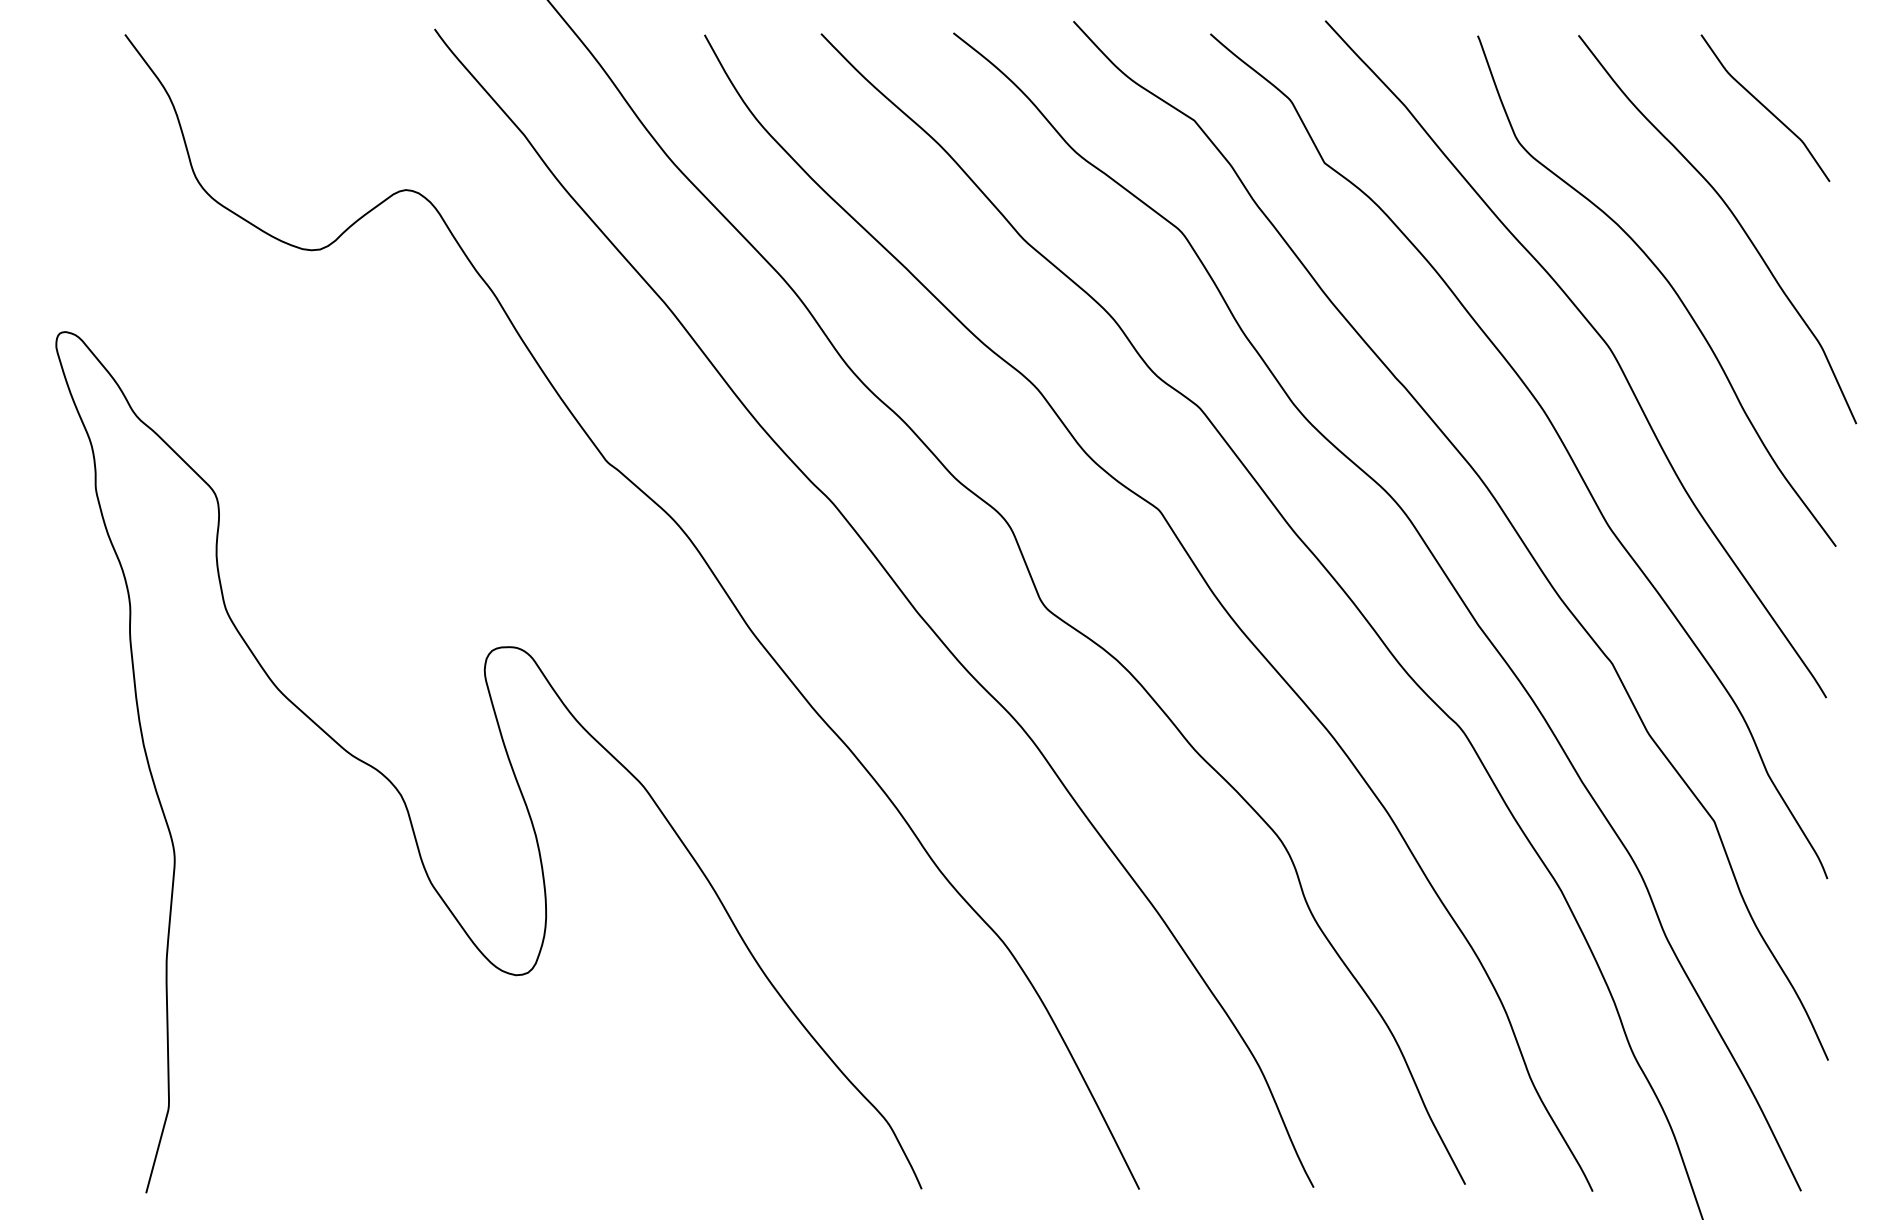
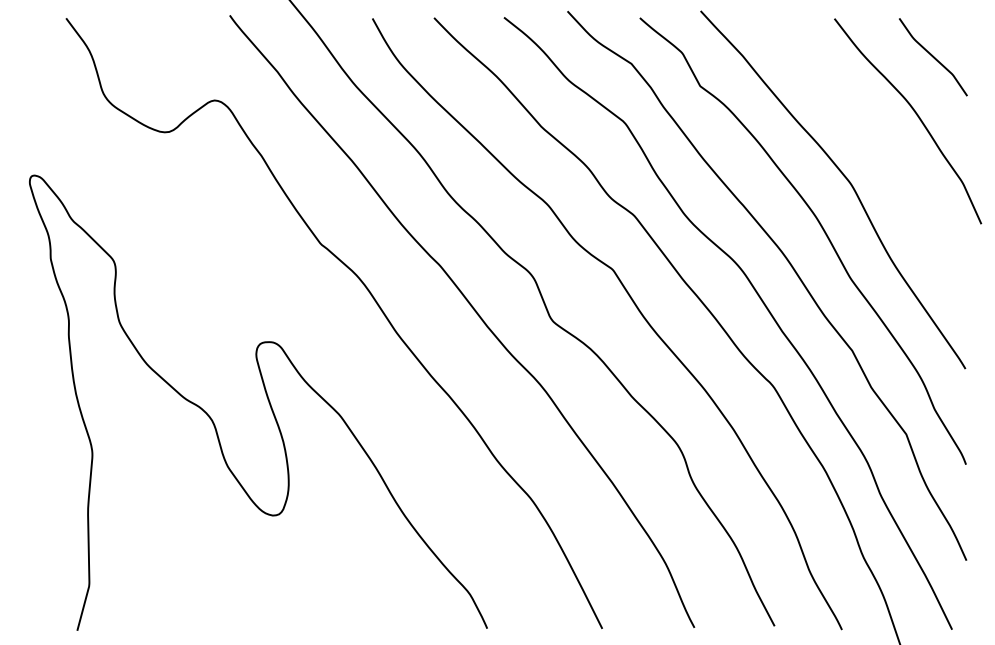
curve: (1667, 284) -> (881, 150), removed

